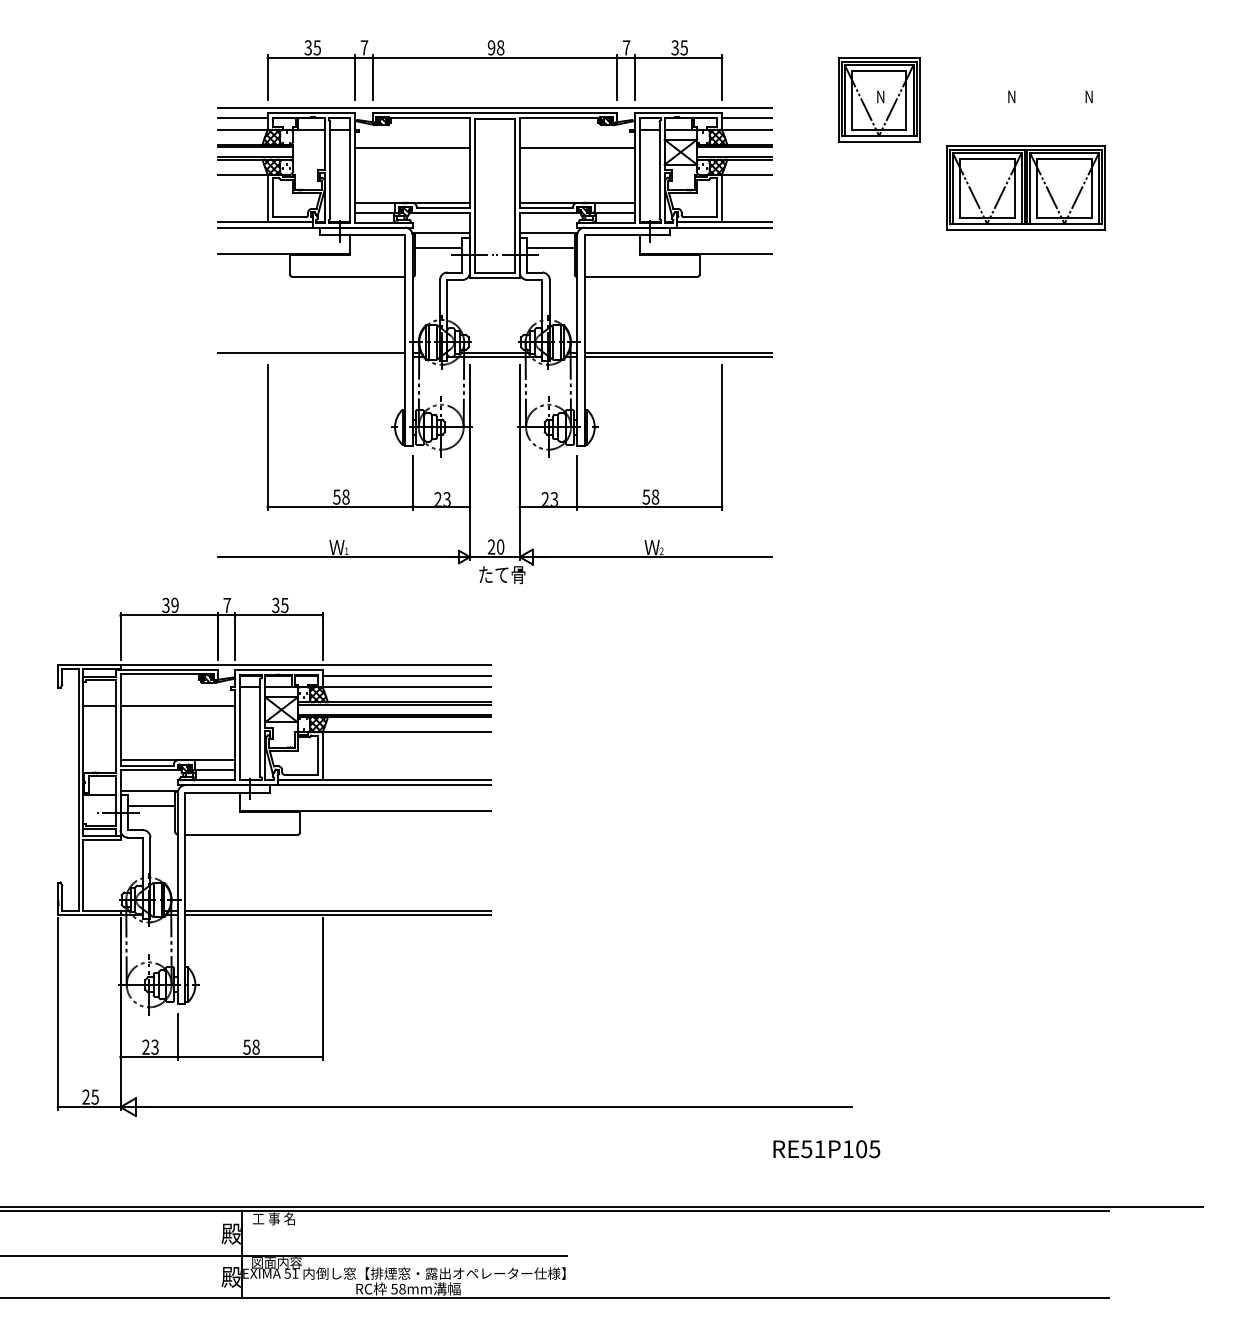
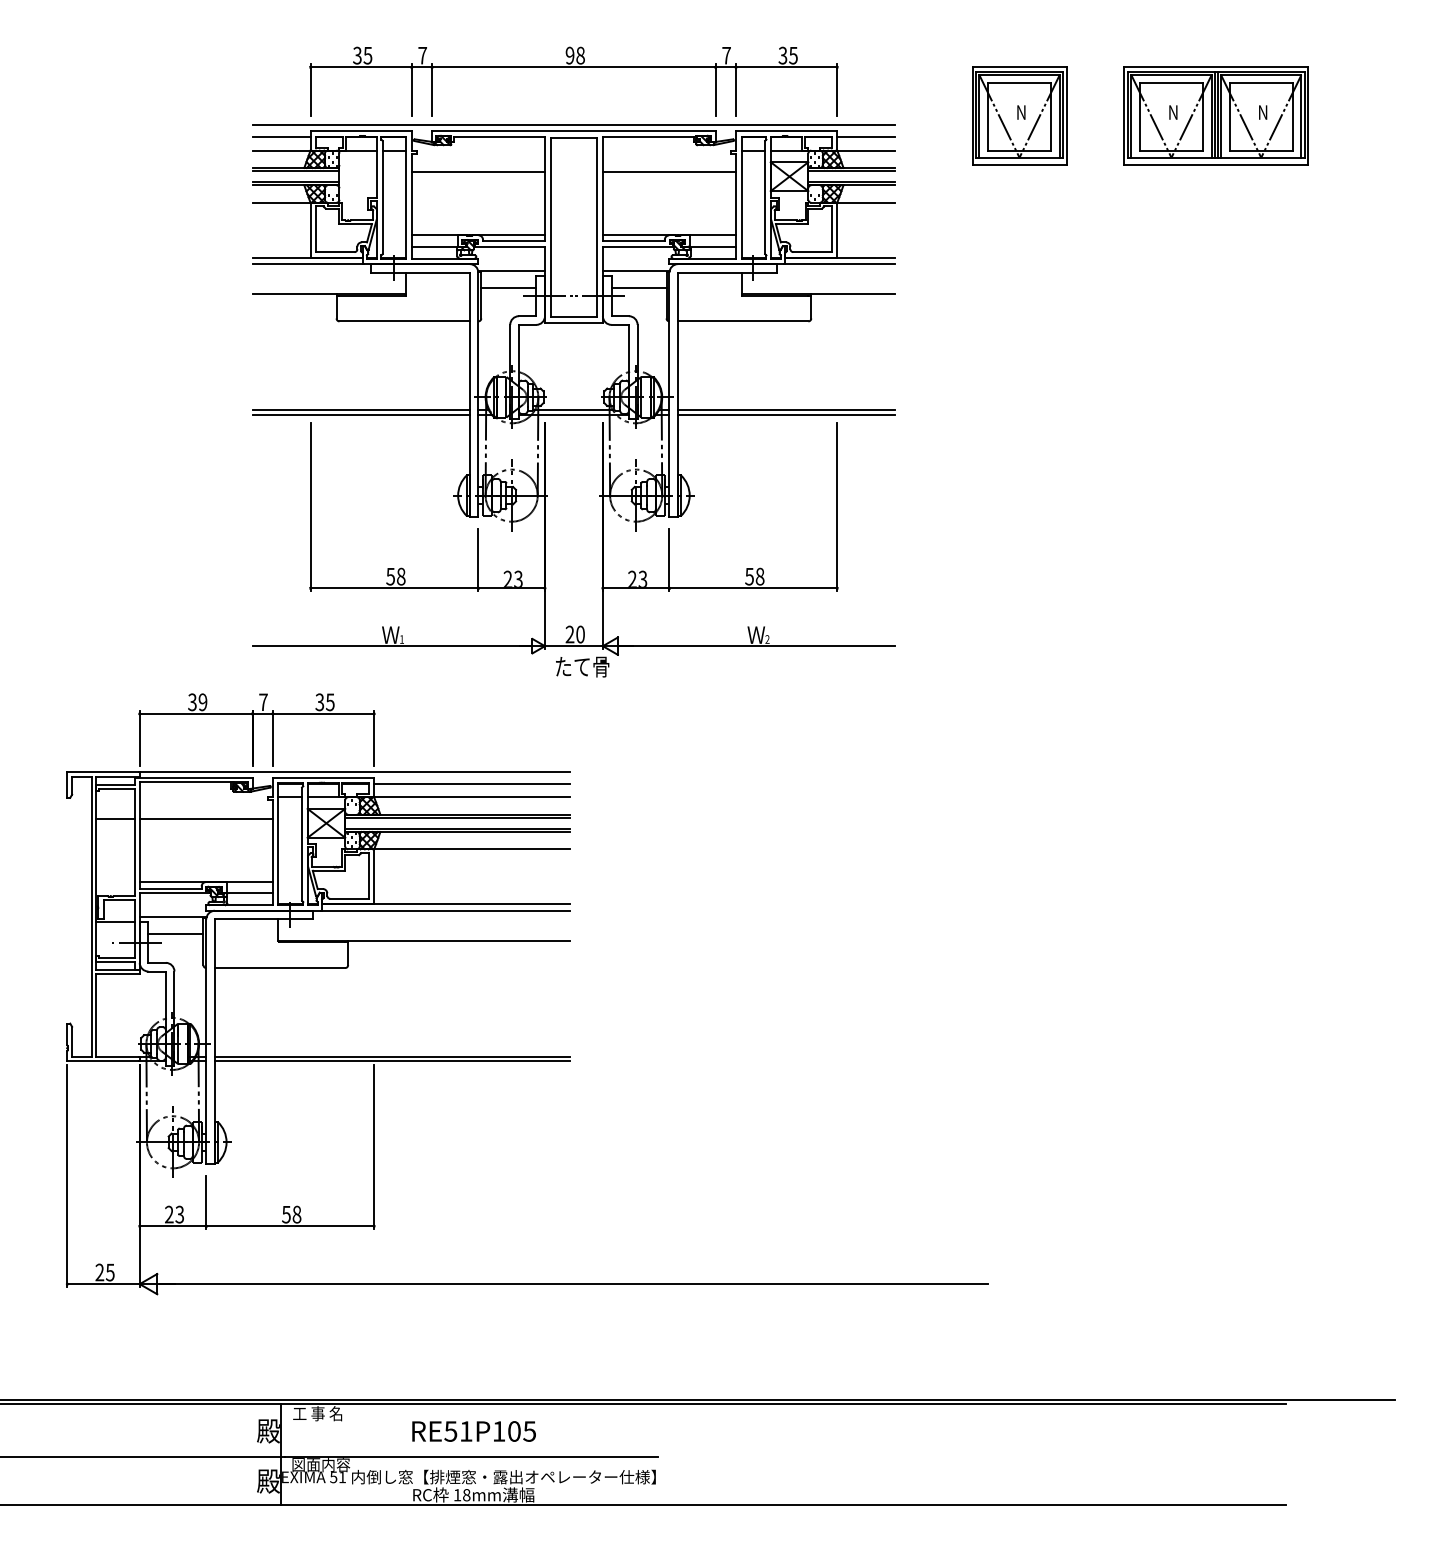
part: (1025, 187) -> (1215, 115), moved
line: (311, 357) -> (361, 414), added
text: (826, 1149) -> (473, 1431), moved
text: (394, 1289) -> (457, 1495), 58mm -> 18mm

